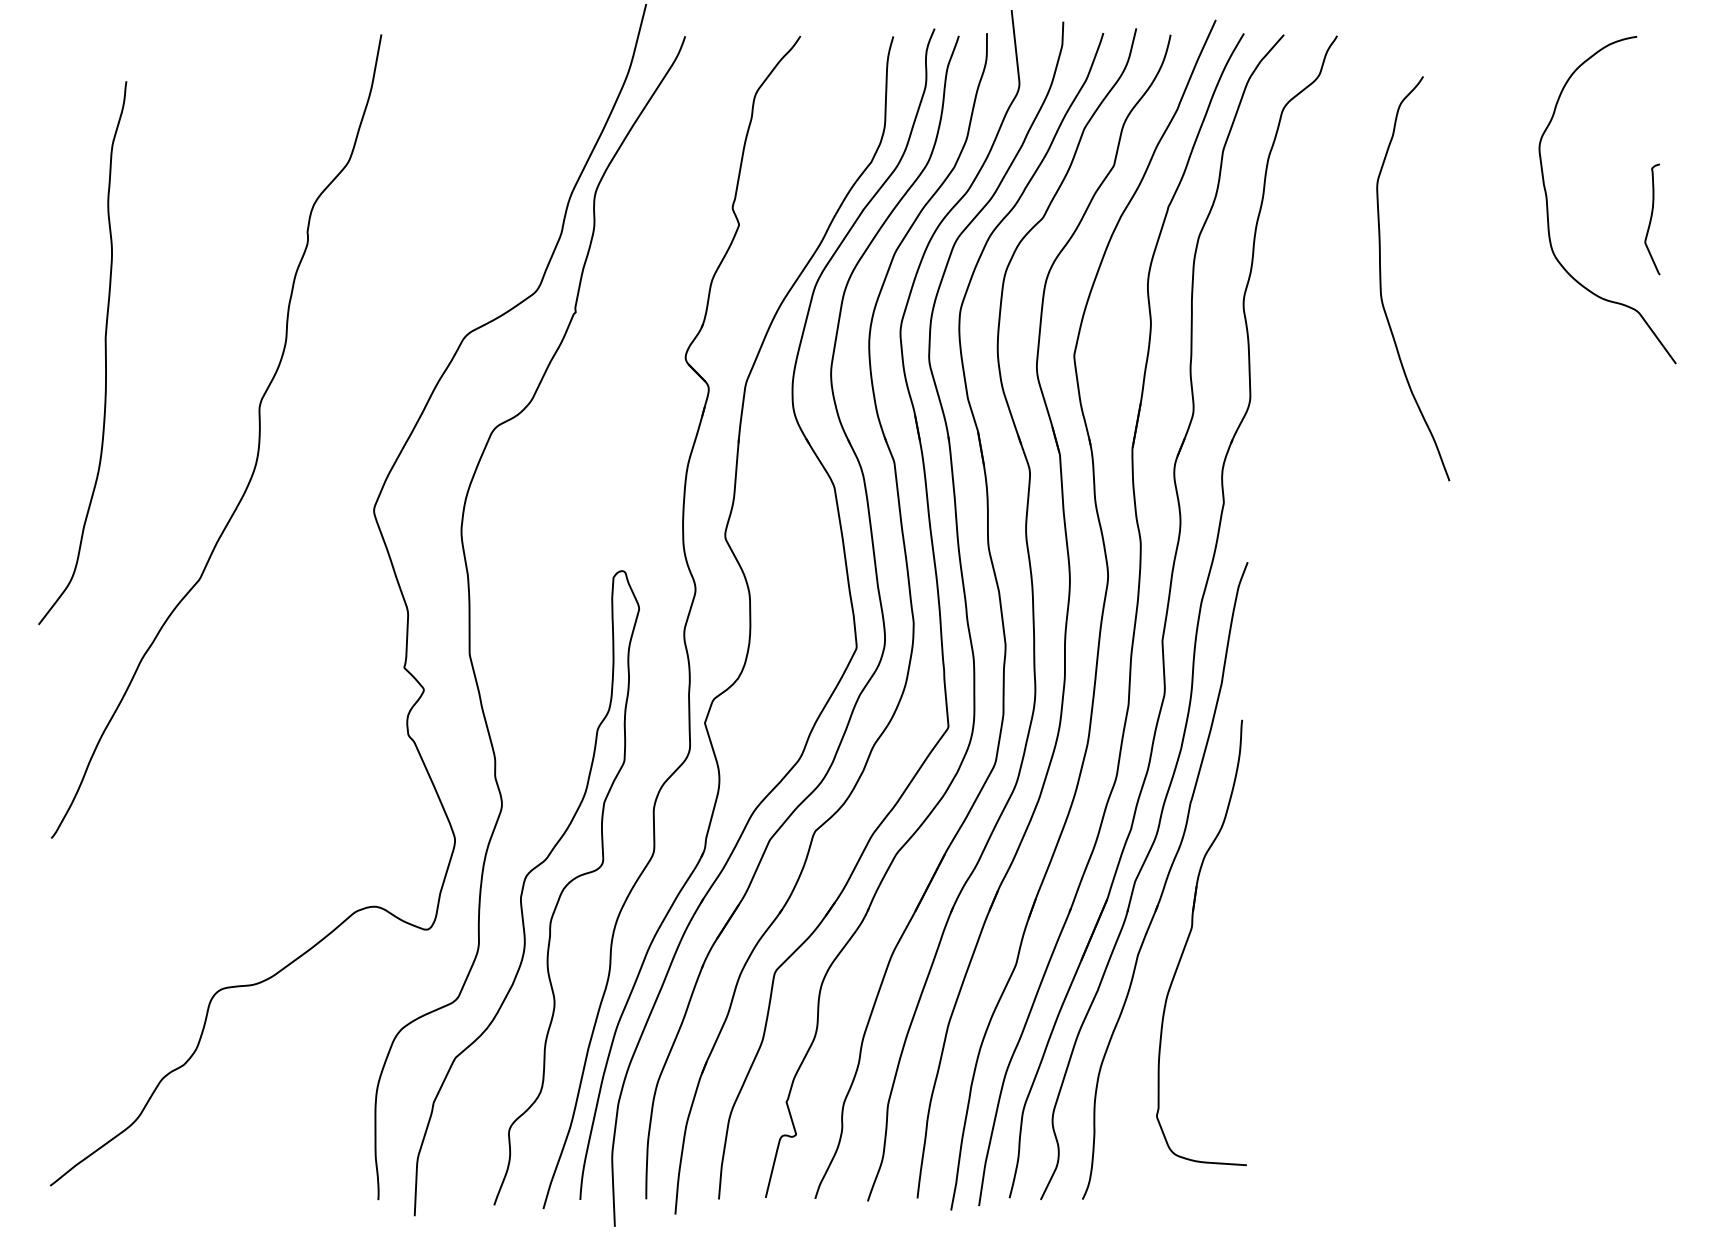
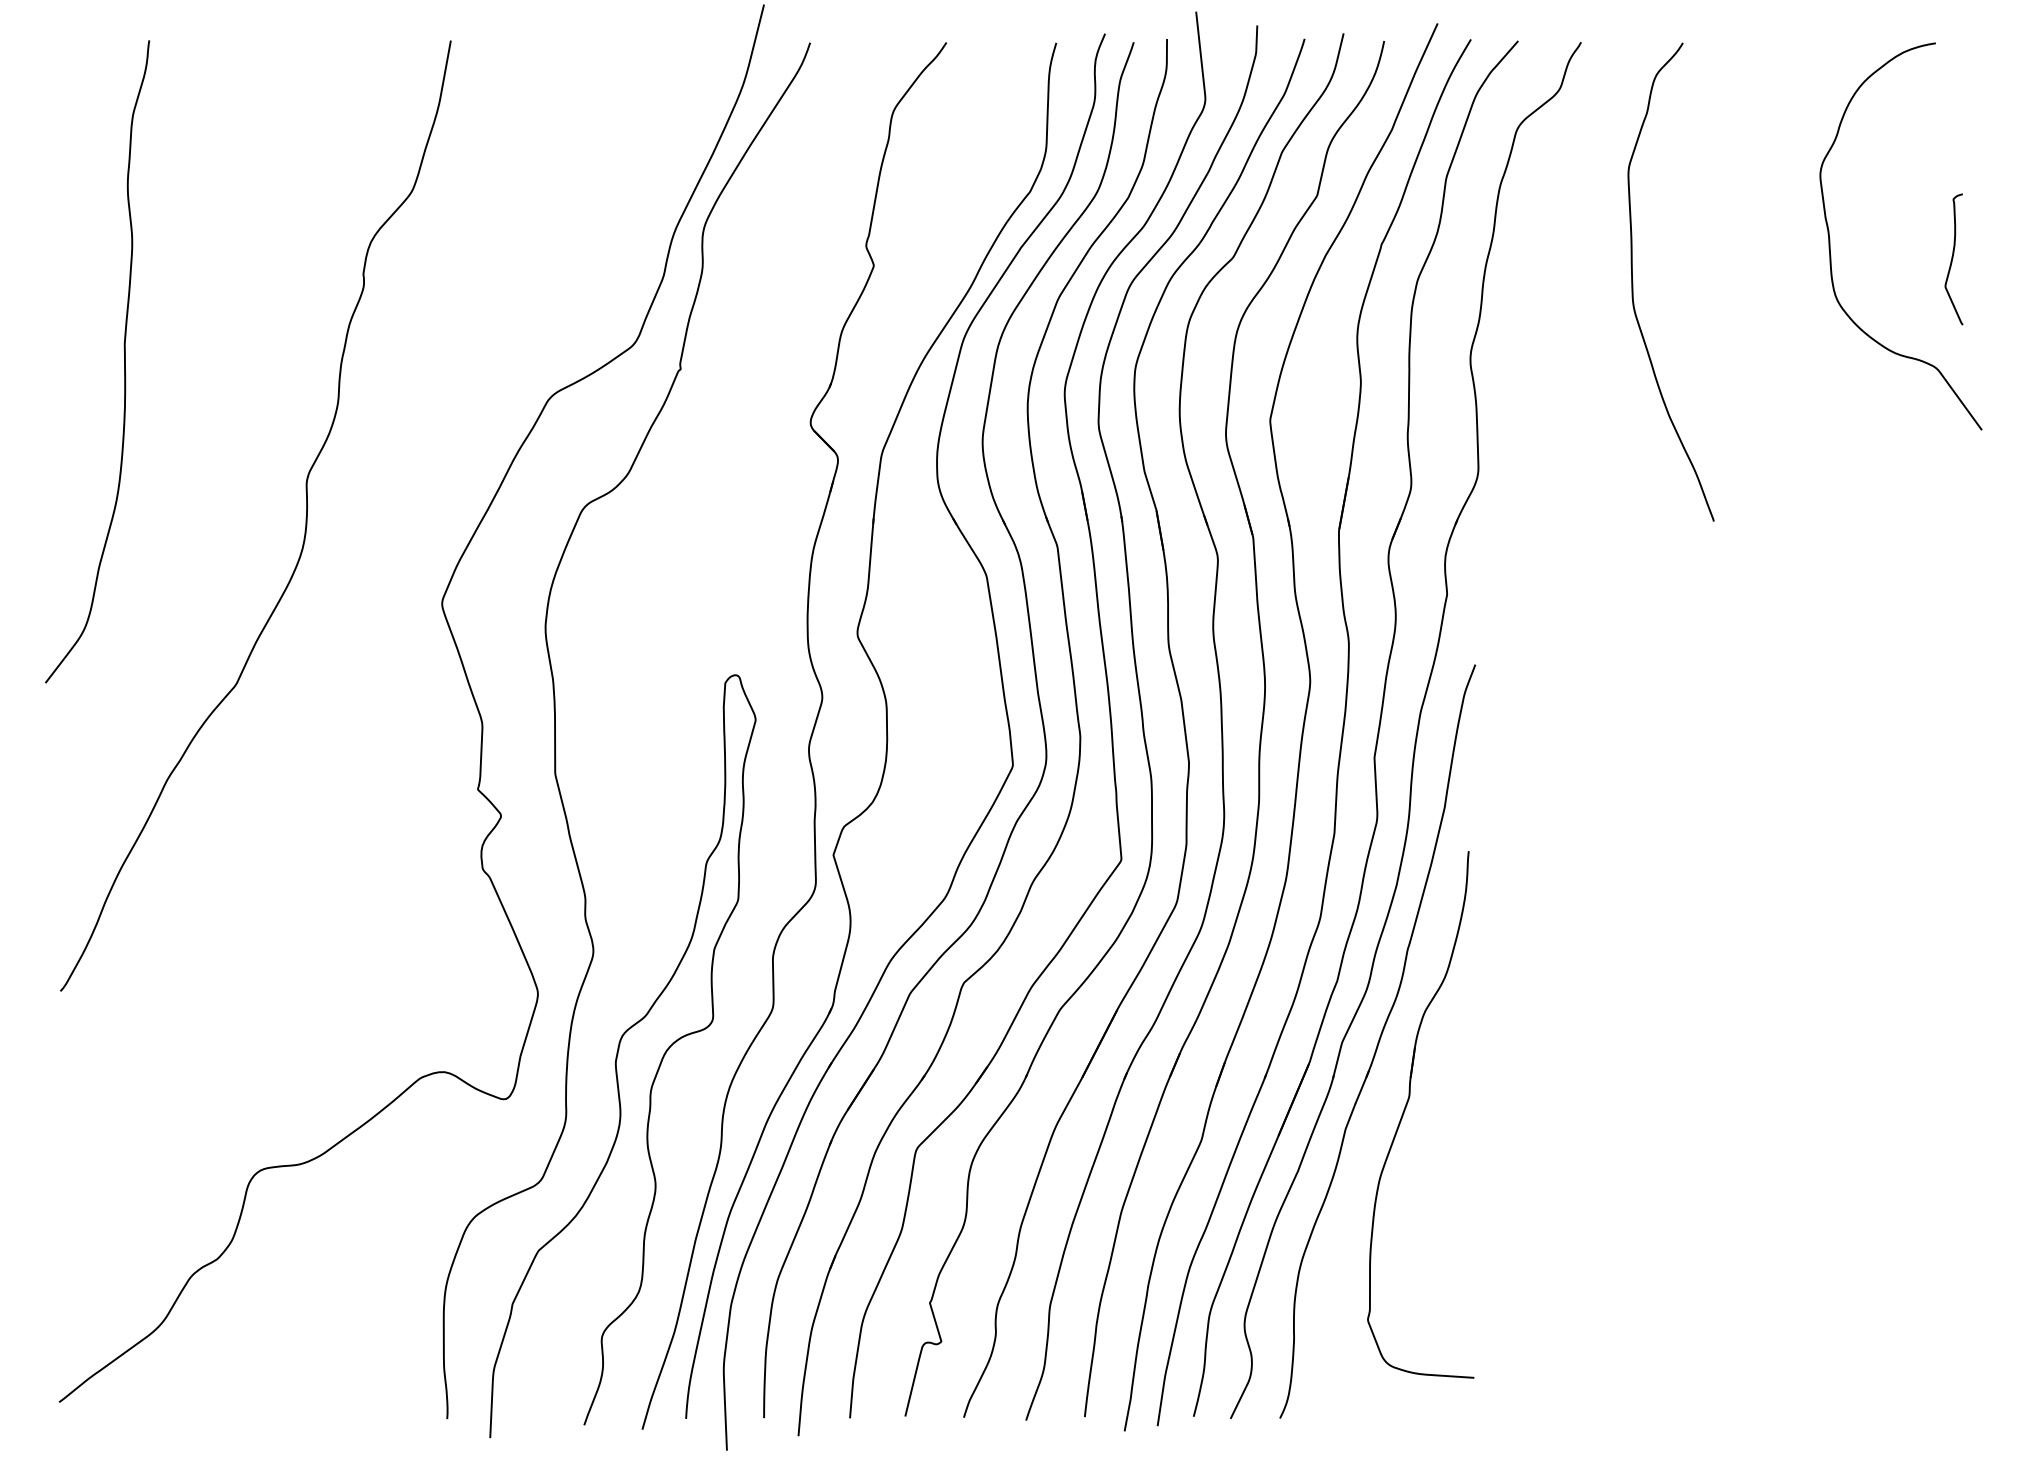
curve: (1381, 278) -> (1633, 281), moved
curve: (104, 350) -> (123, 358), moved

